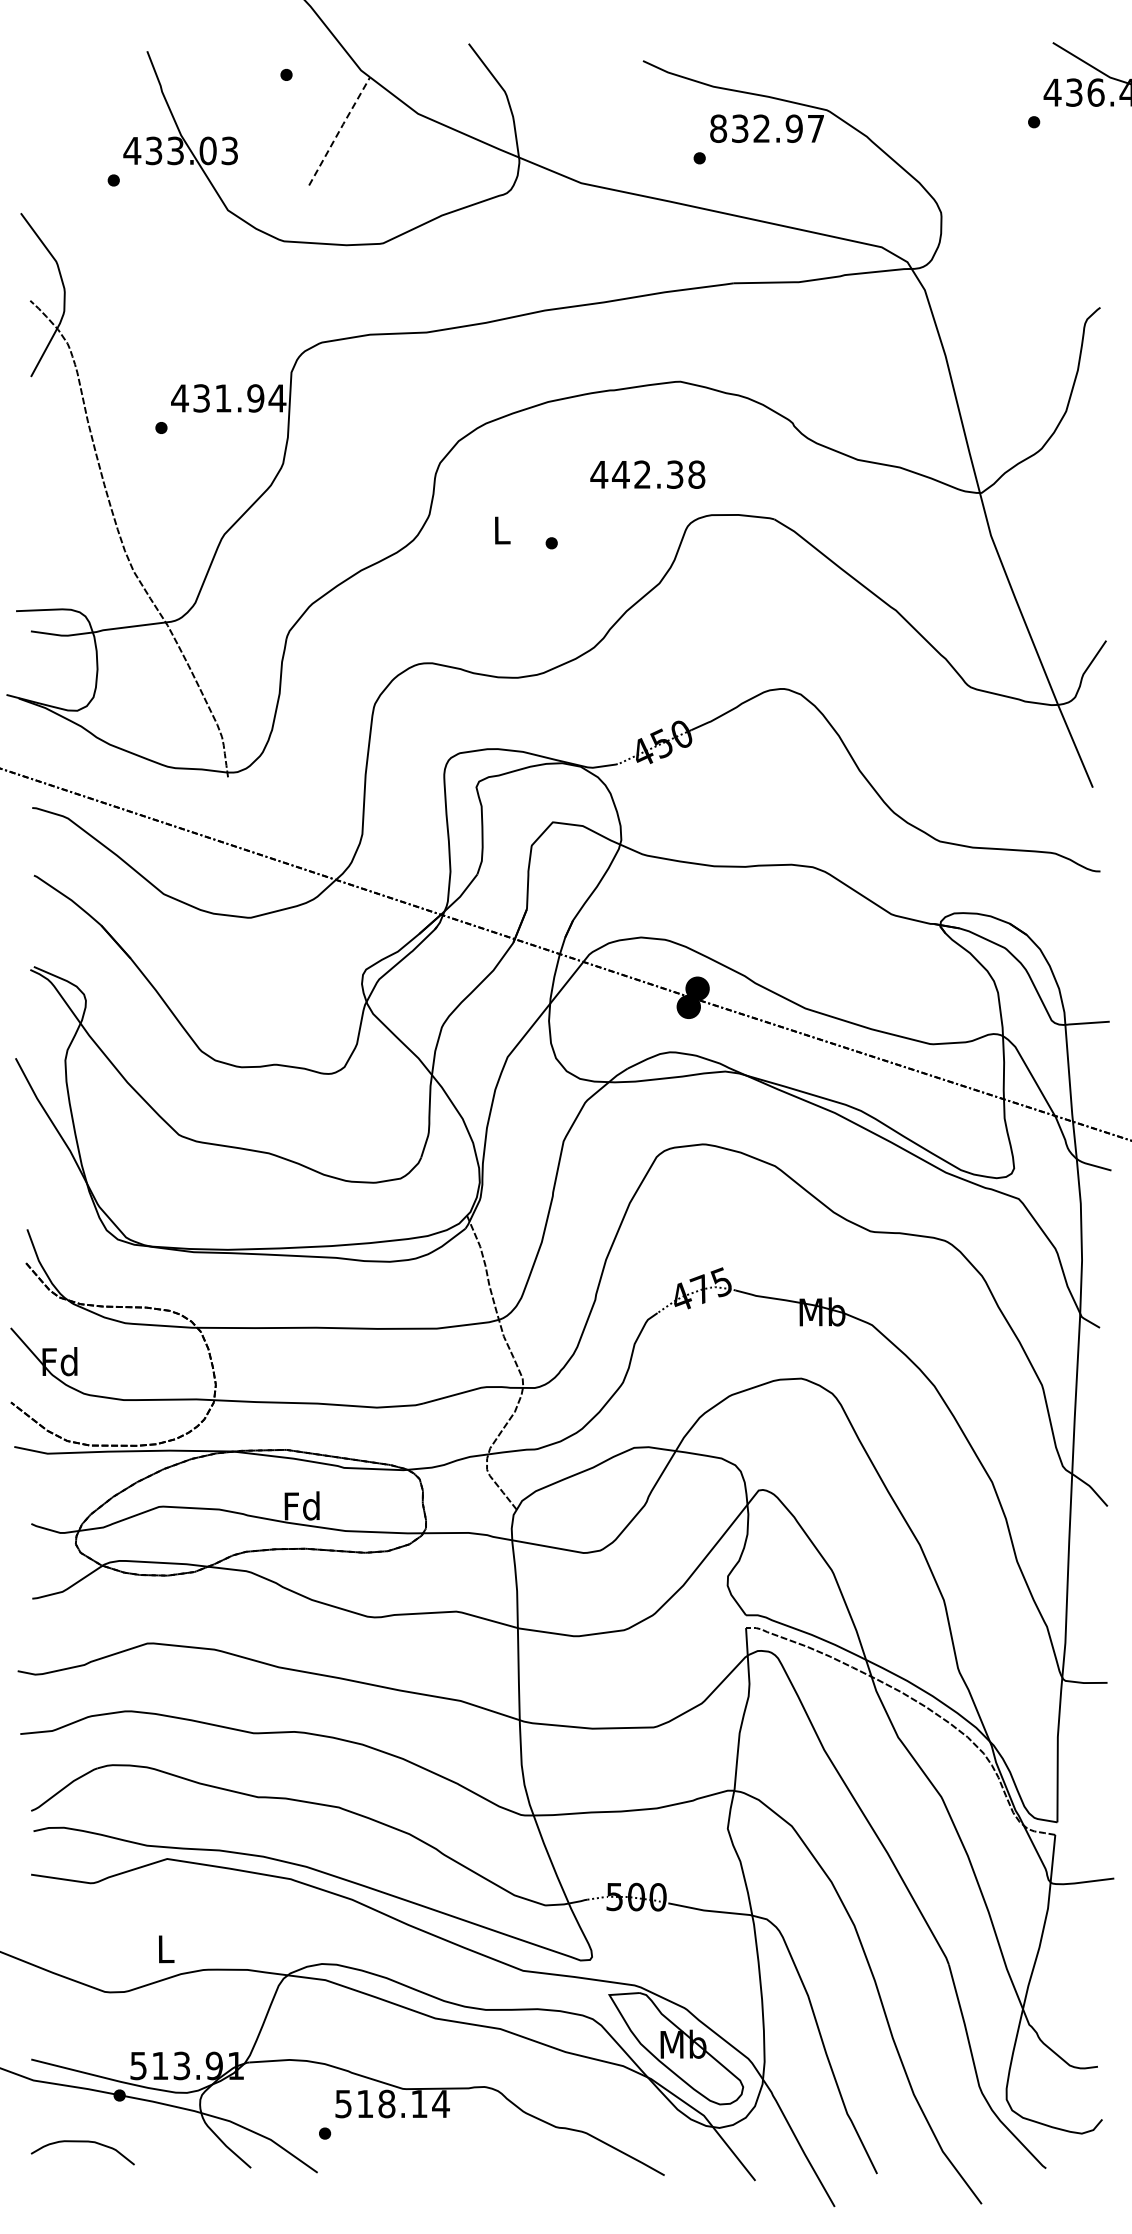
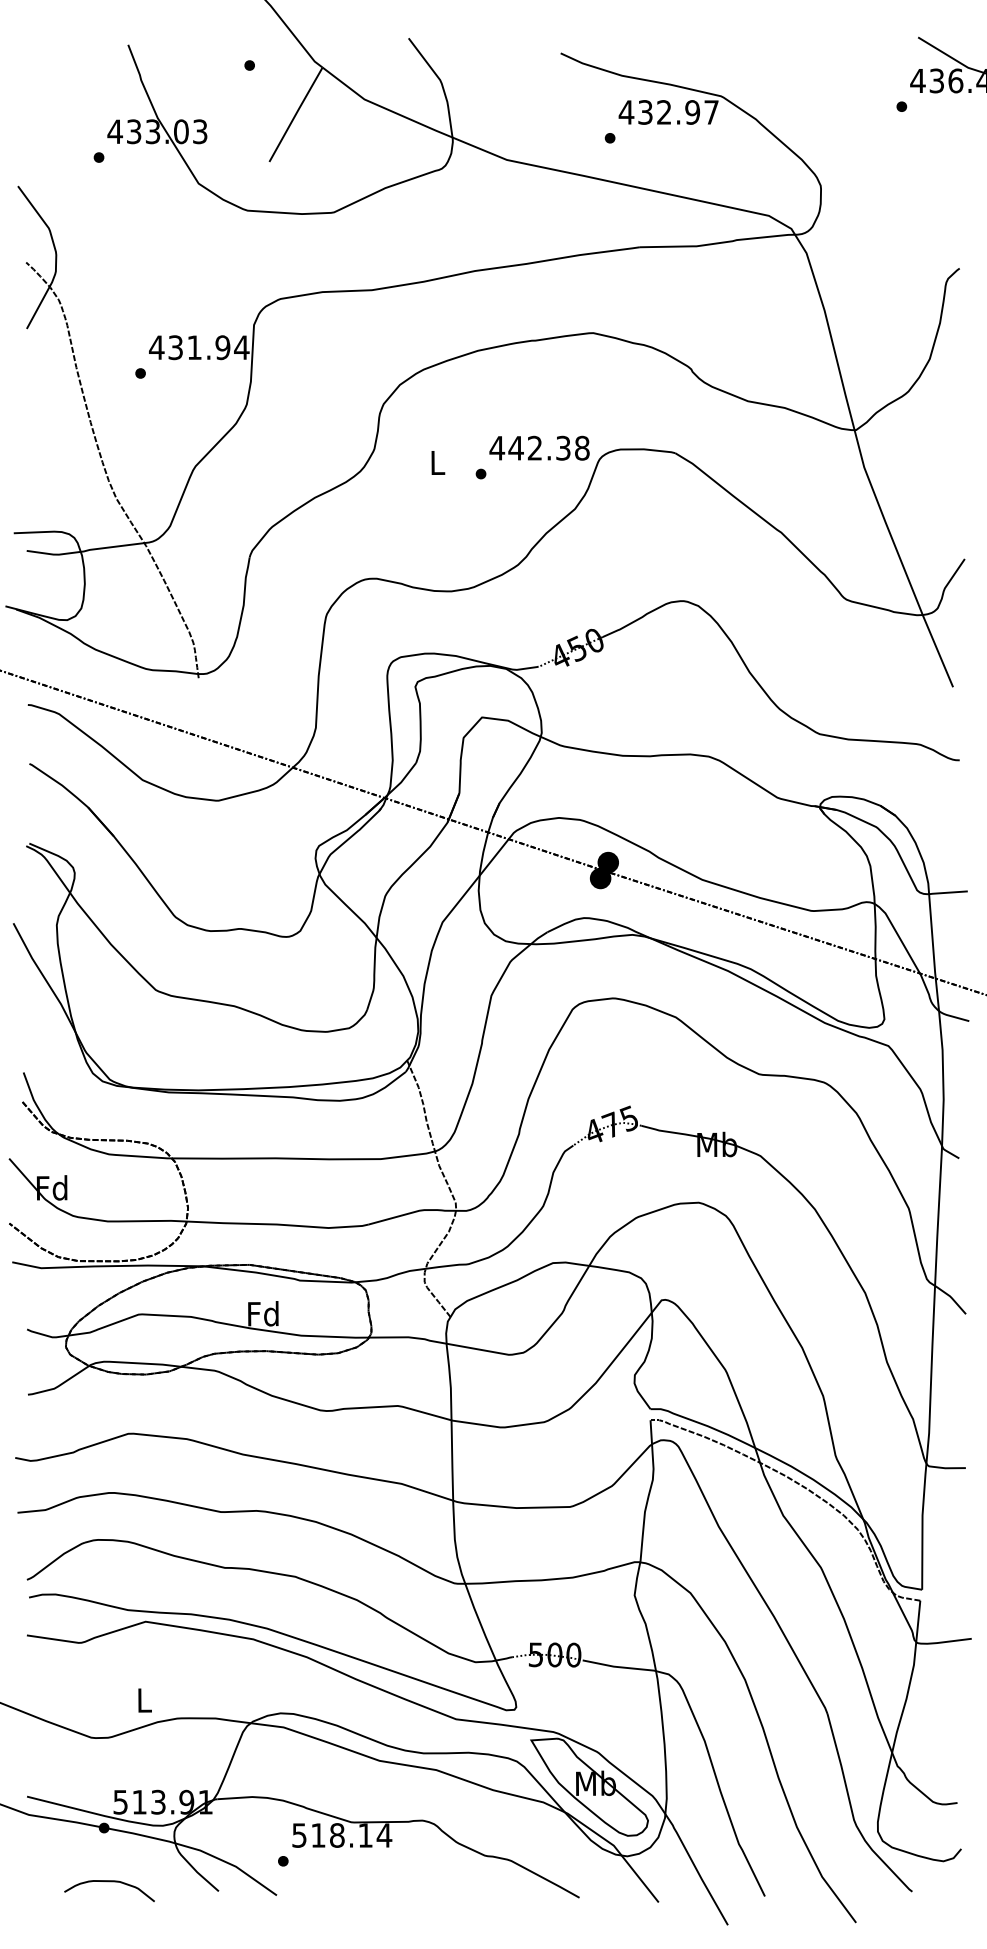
text: (718, 128) -> (626, 112), 832.97 -> 432.97
line: (339, 130) -> (295, 113), dashed -> solid
text: (647, 474) -> (539, 448), moved
curve: (82, 2142) -> (109, 1882), moved

